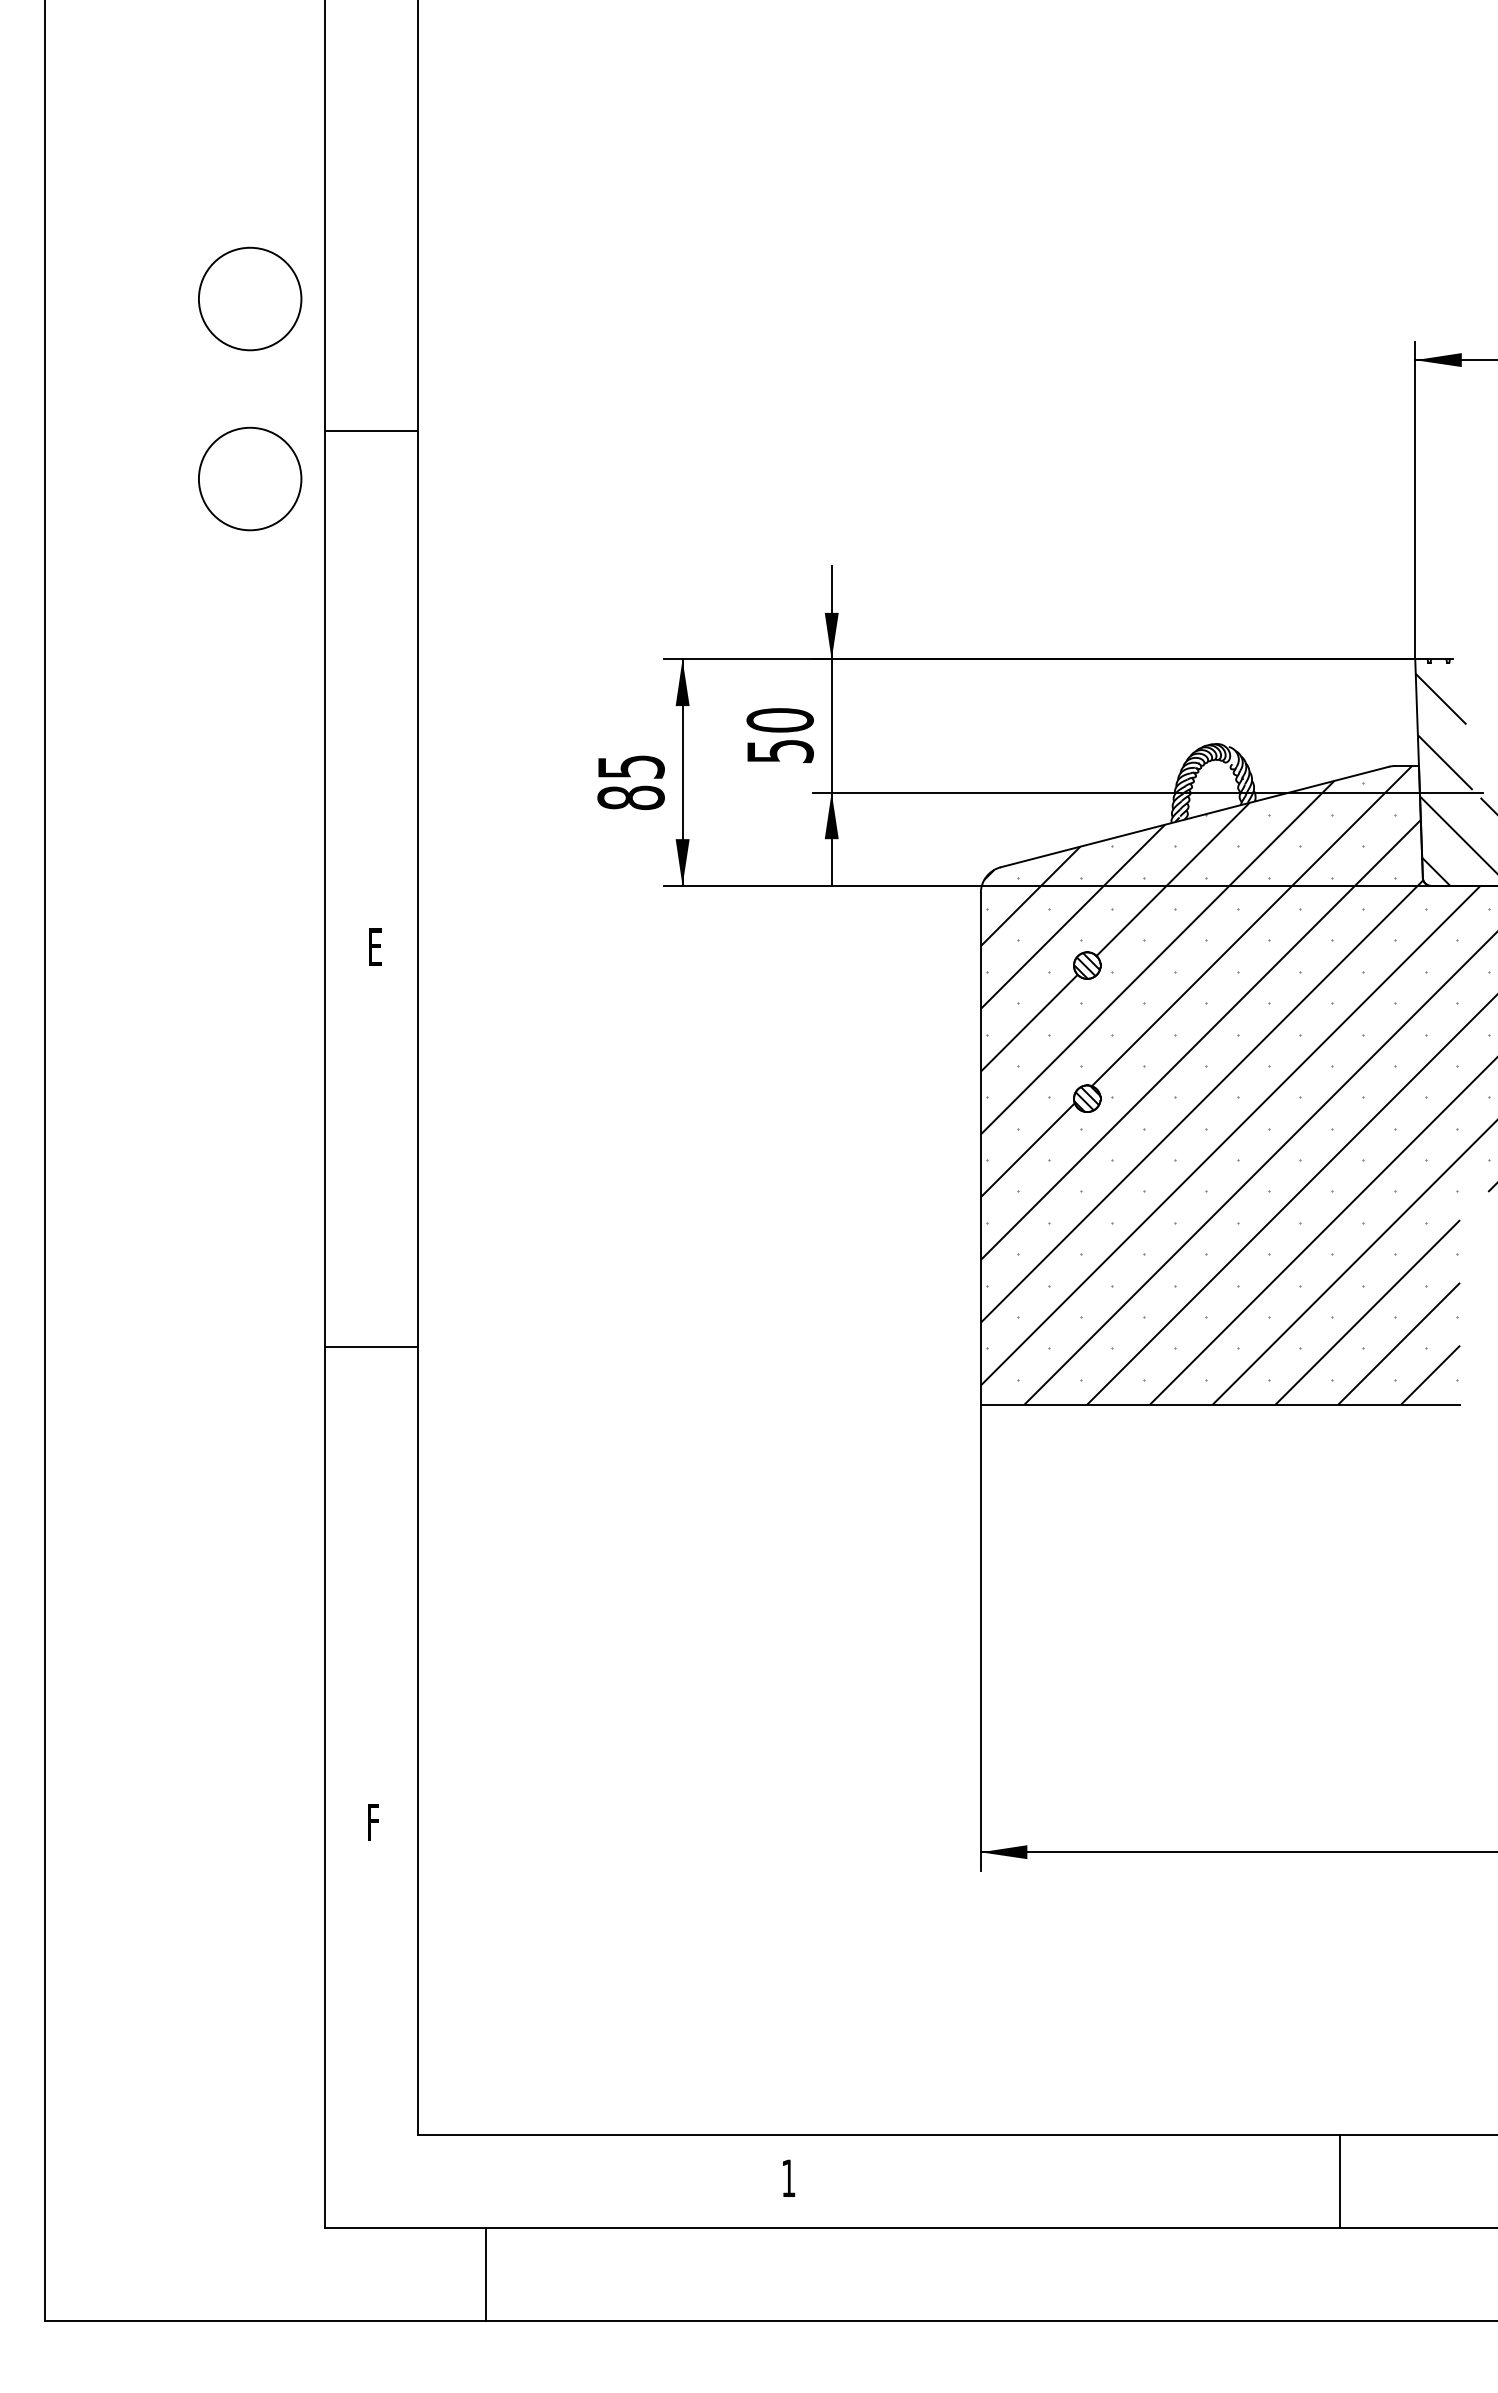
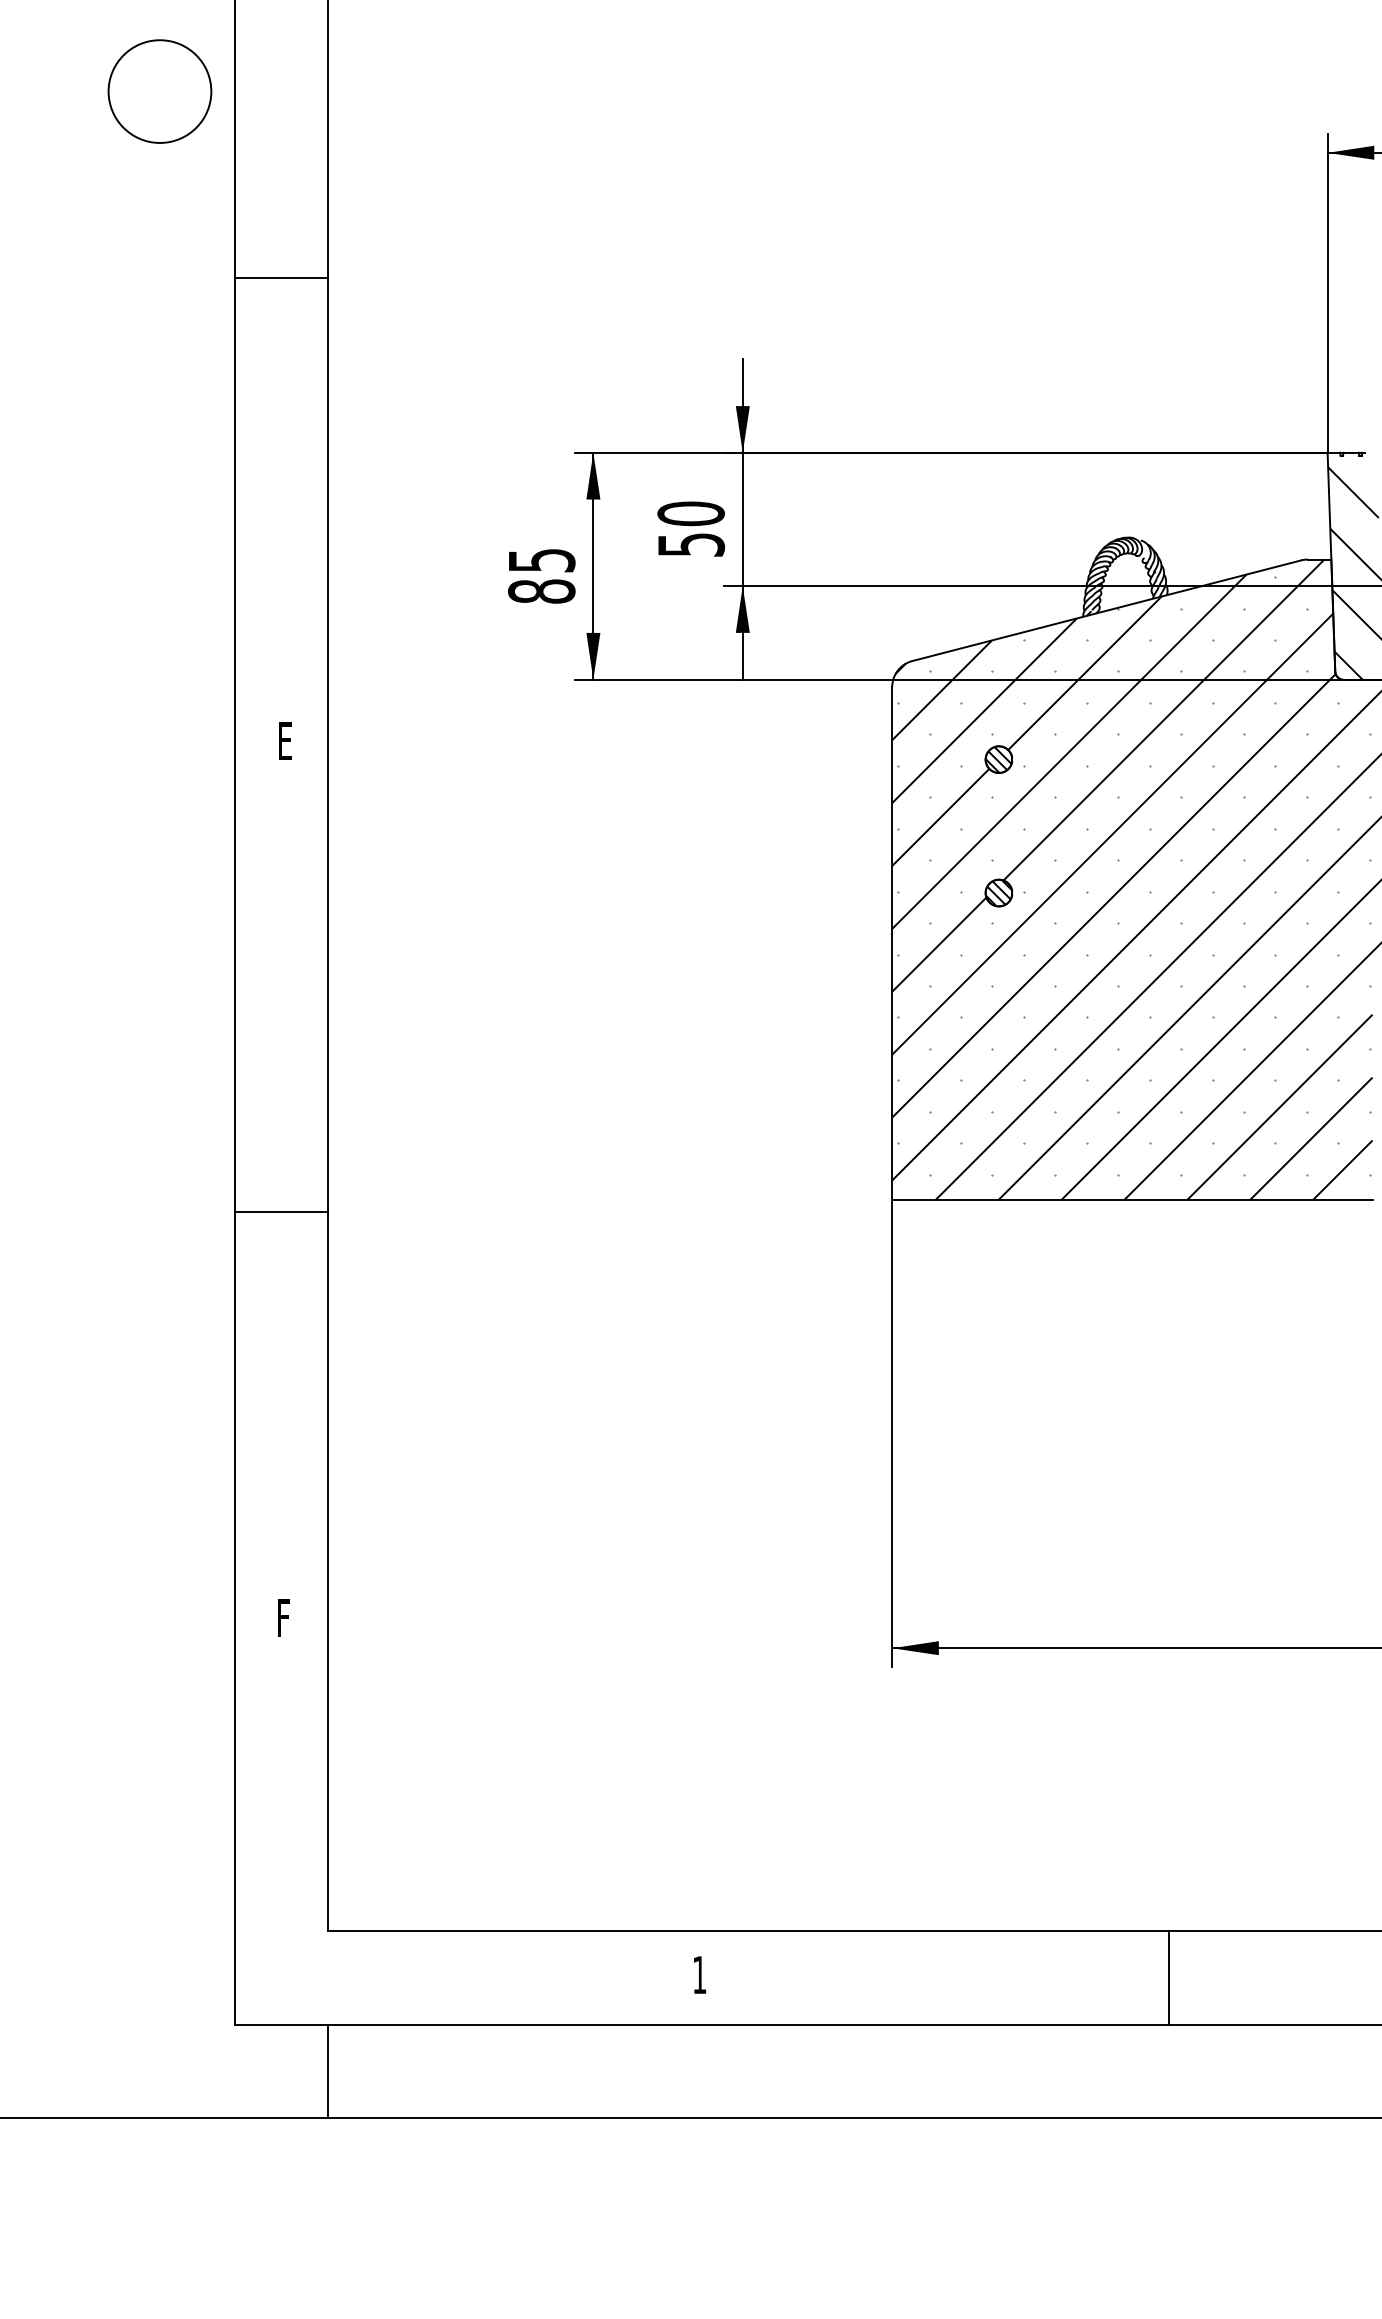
line: (370, 431) -> (280, 278), moved
circle: (250, 478) -> (160, 271), removed
line: (370, 1347) -> (280, 1212), moved
line: (1339, 2181) -> (1168, 1978), moved
line: (485, 2274) -> (327, 2071), moved

